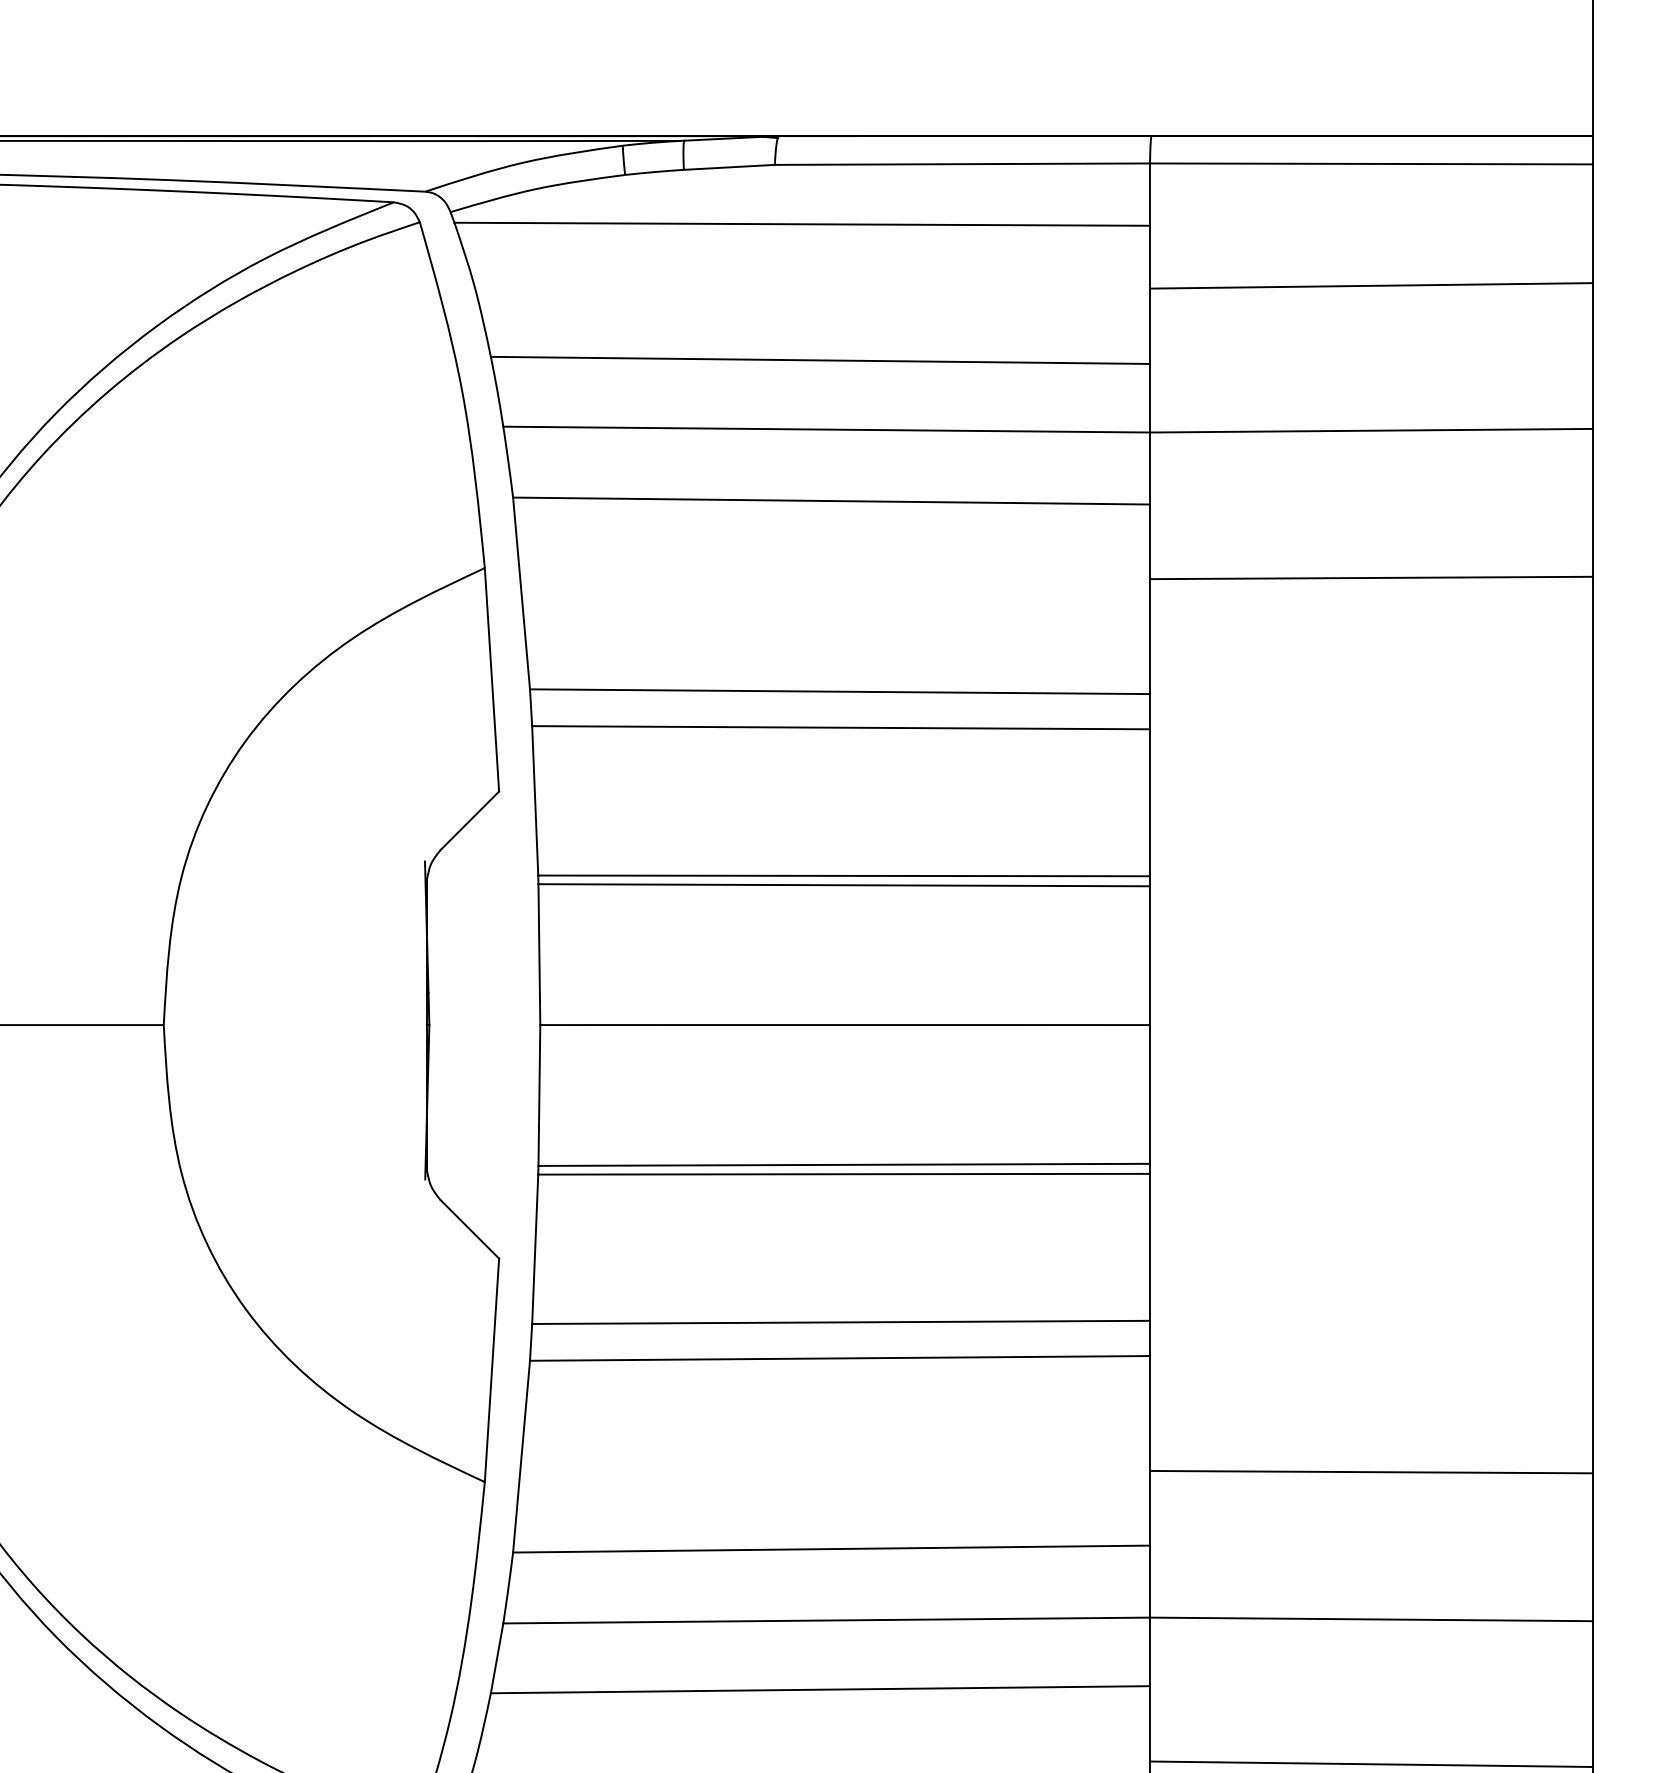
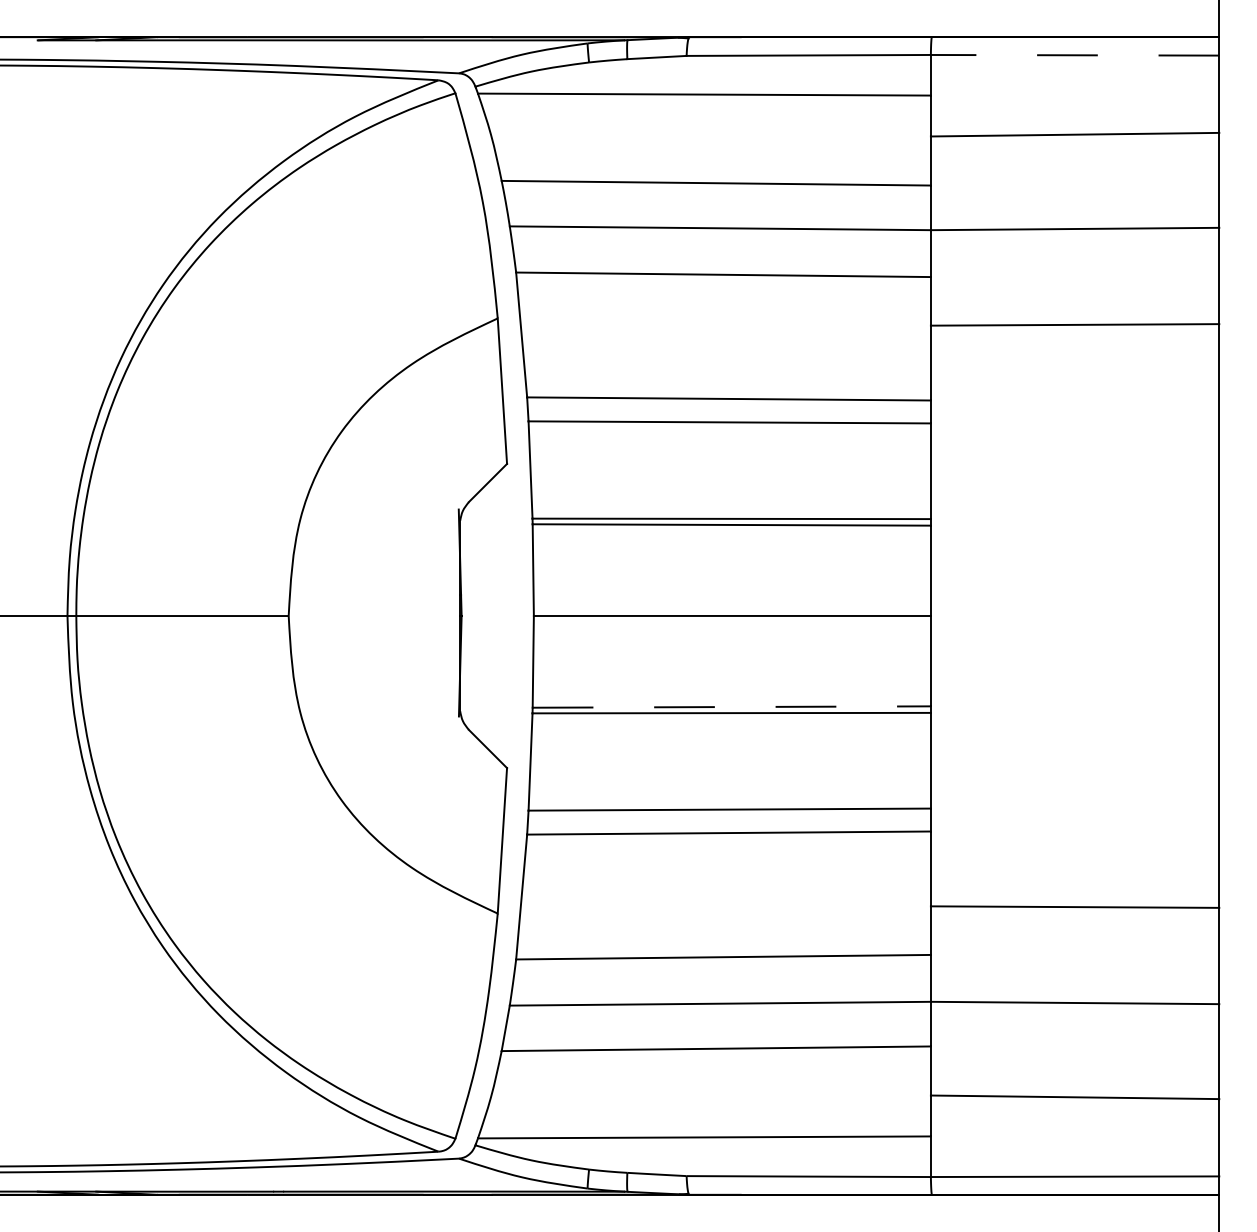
line: (1370, 164) -> (1074, 55), solid -> dashed
line: (845, 1165) -> (732, 707), solid -> dashed

